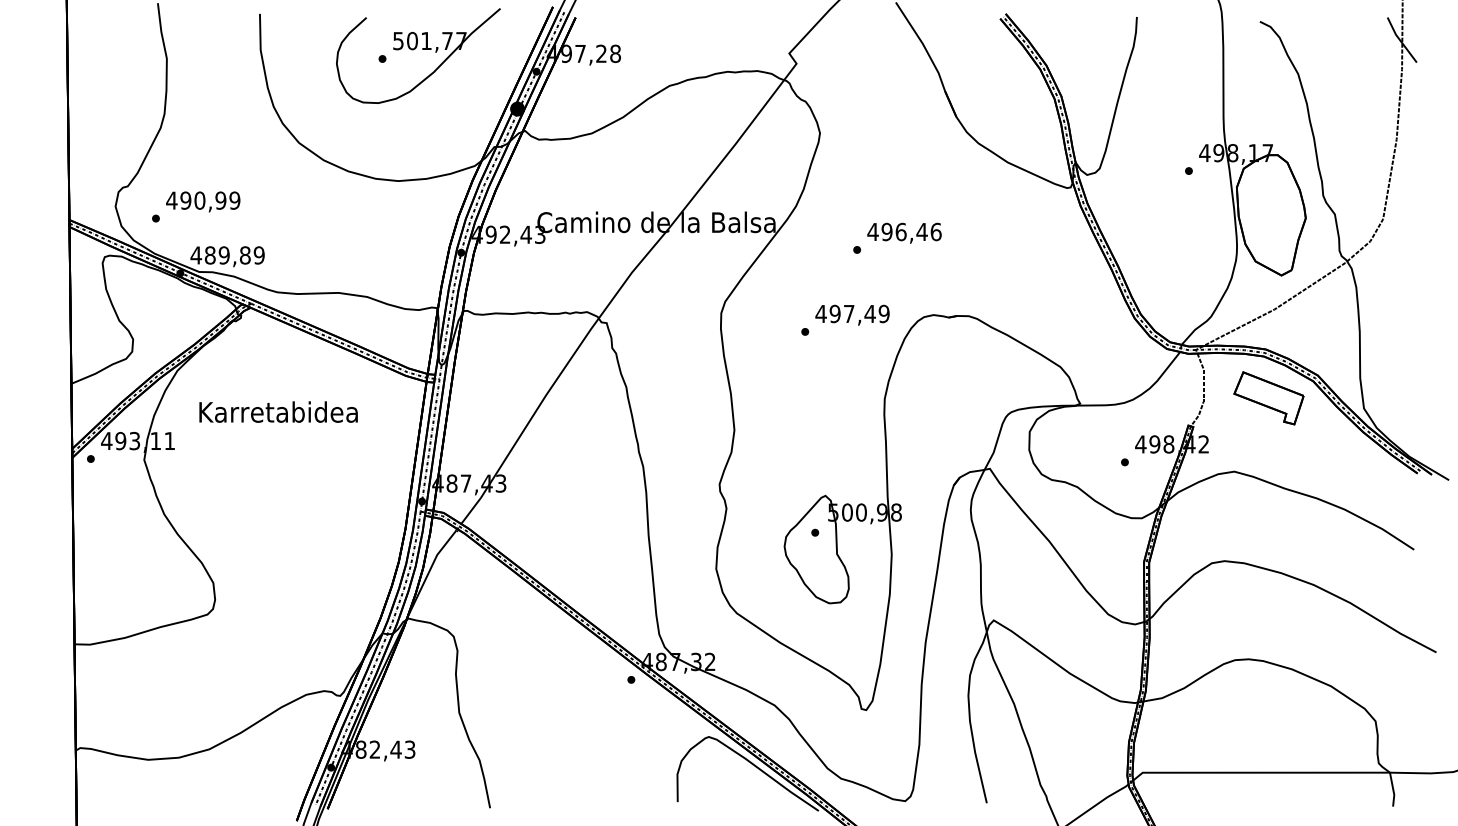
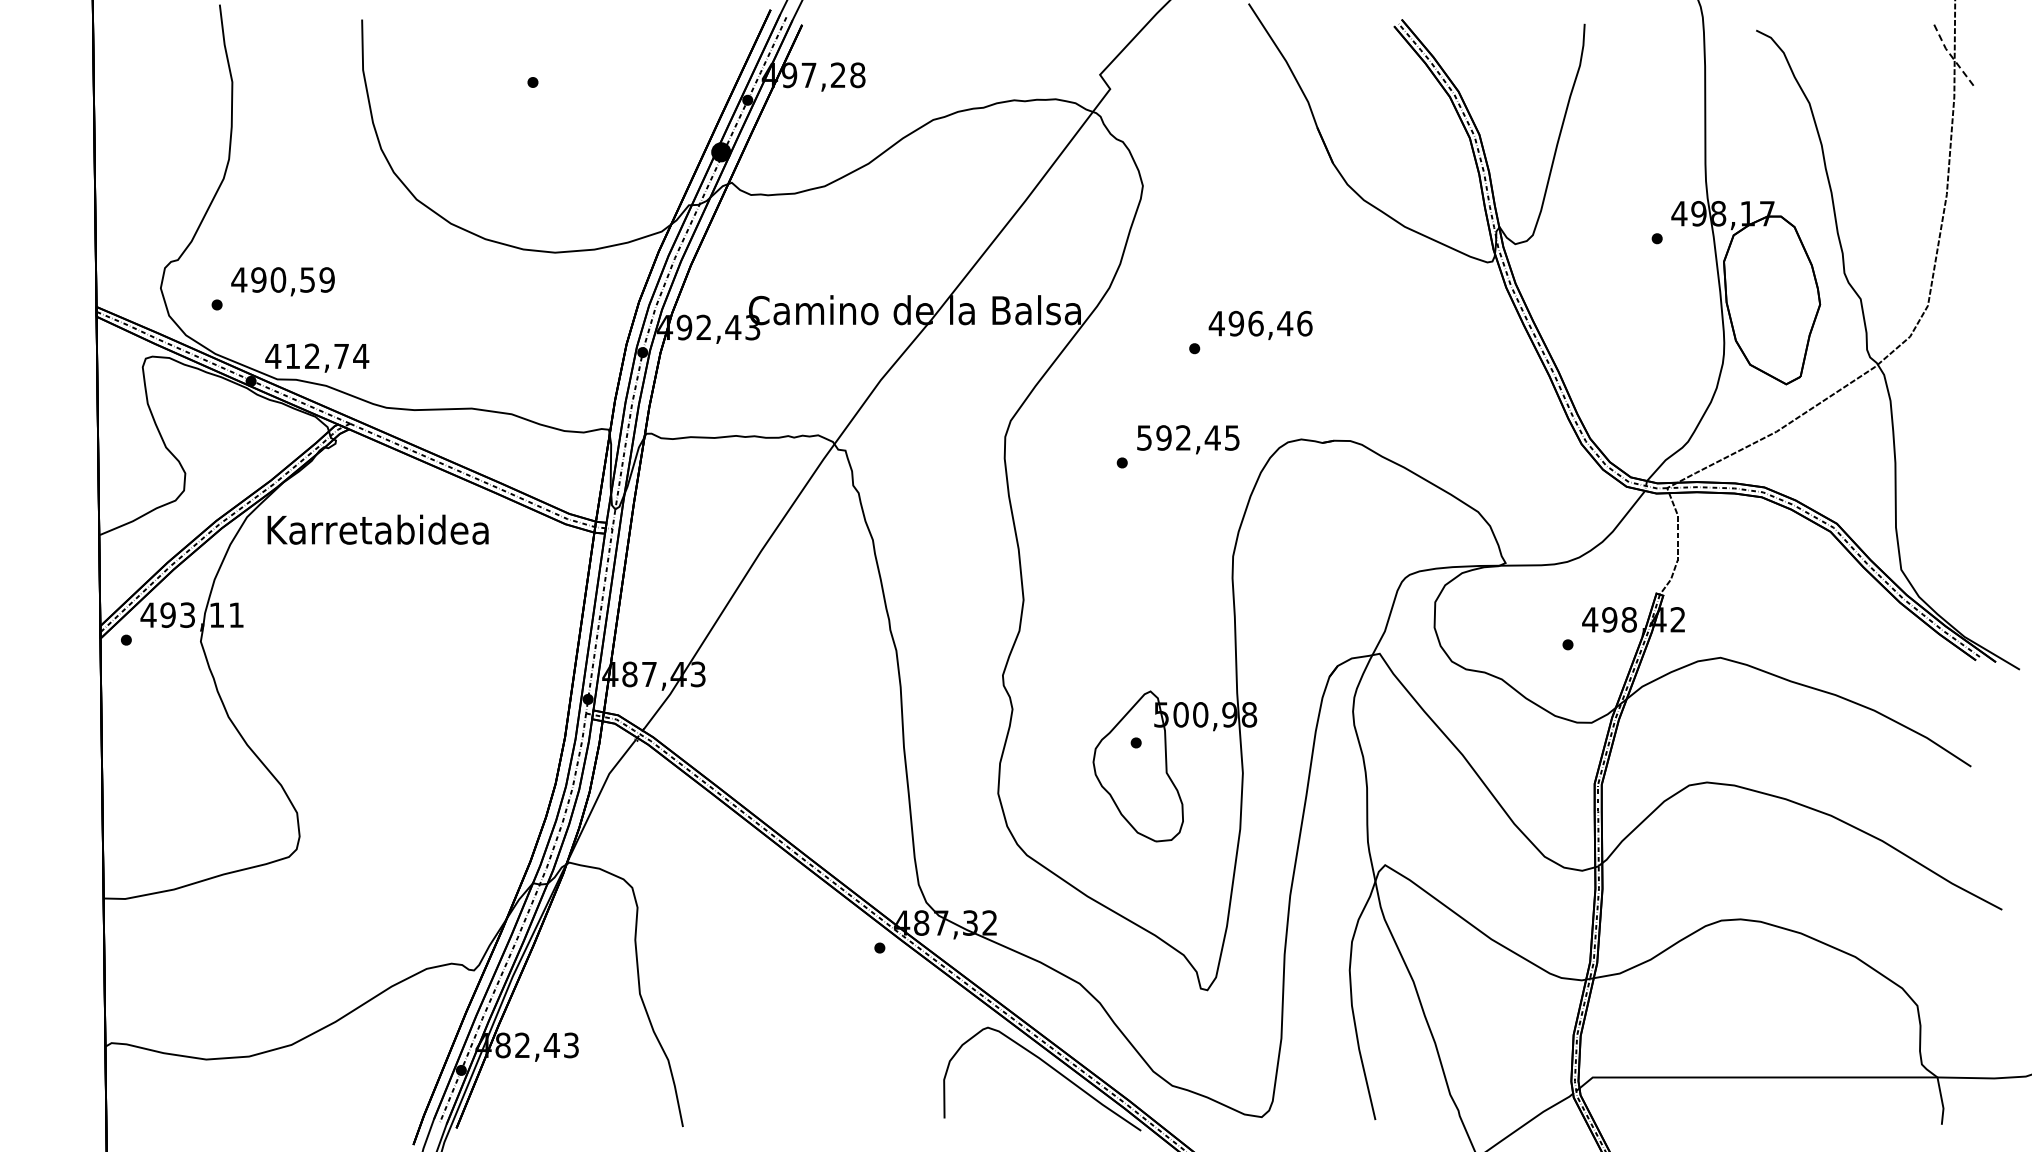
line: (1400, 41) -> (1952, 57), solid -> dashed
part: (415, 49) -> (578, 69), removed
text: (220, 200) -> (307, 279), 490,99 -> 490,59
text: (235, 255) -> (327, 356), 489,89 -> 412,74
text: (852, 313) -> (1187, 437), 497,49 -> 592,45
part: (1268, 398) -> (1768, 555), removed
text: (278, 411) -> (377, 529), moved

